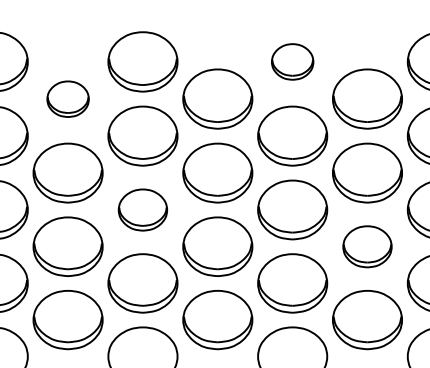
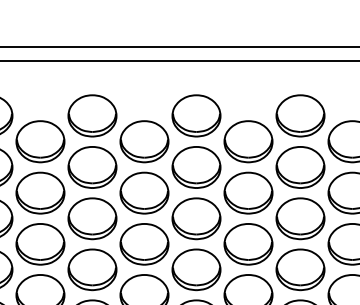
part: (292, 61) -> (196, 115), size x1.67
part: (68, 98) -> (40, 141), size x1.67
part: (142, 209) -> (92, 218), size x1.43
part: (367, 246) -> (248, 244), size x1.43

